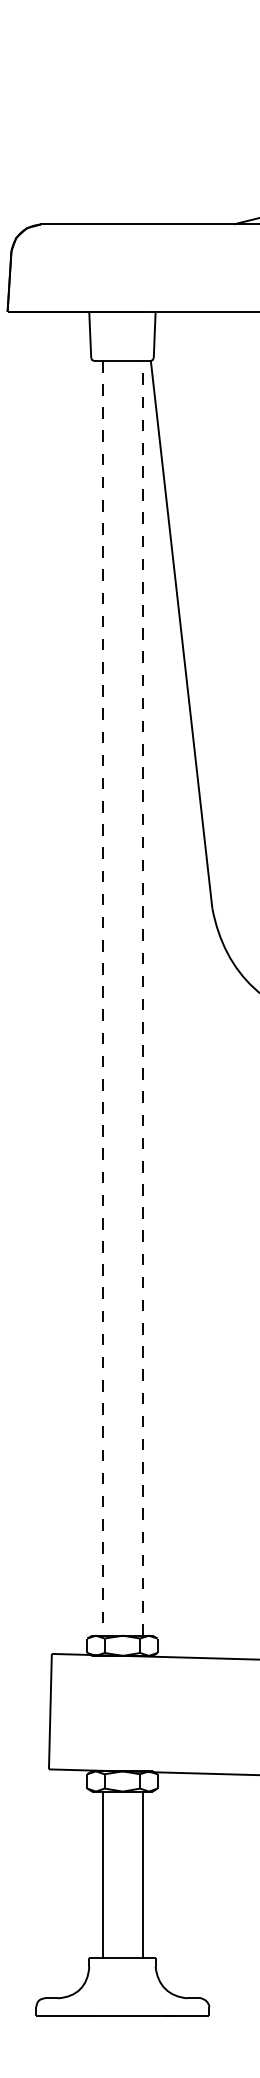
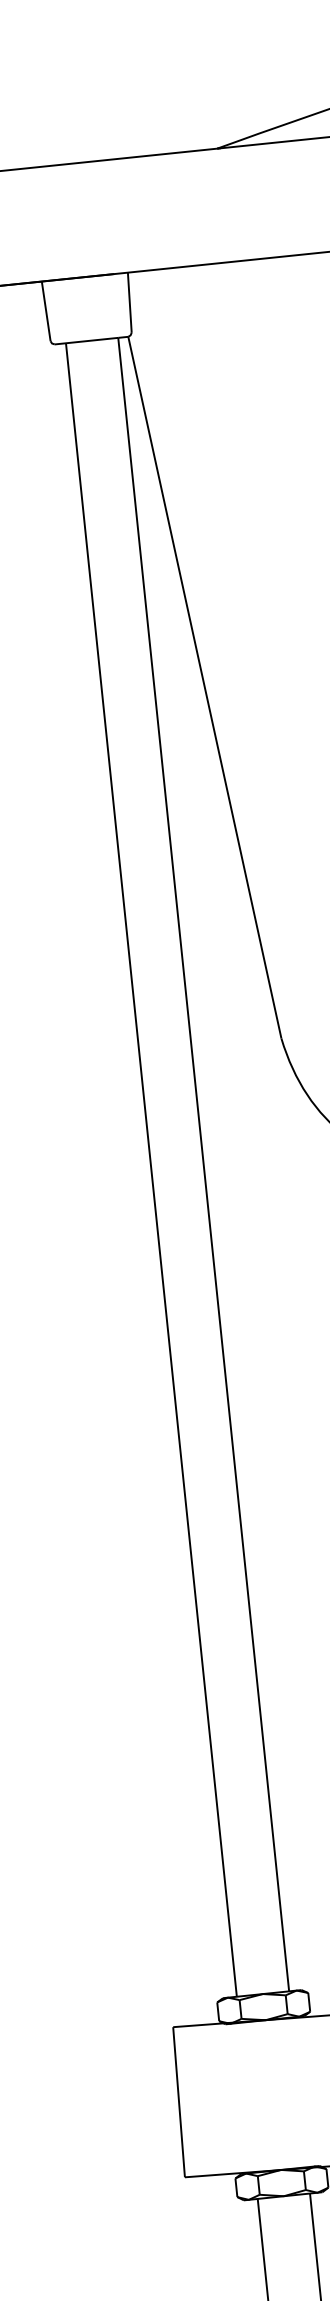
line: (143, 997) -> (204, 1163), dashed -> solid
line: (102, 998) -> (151, 1170), dashed -> solid

